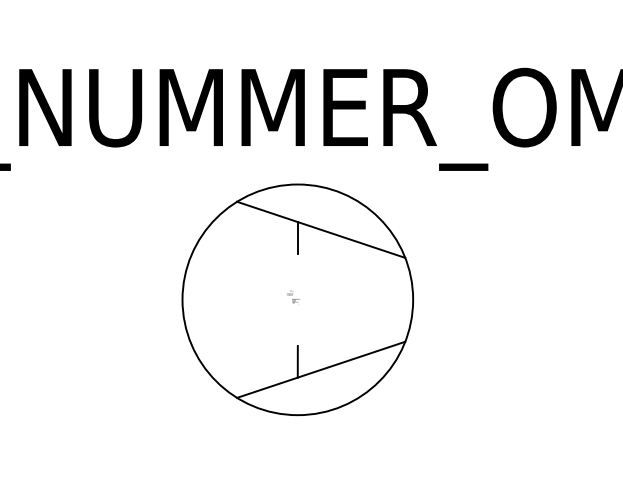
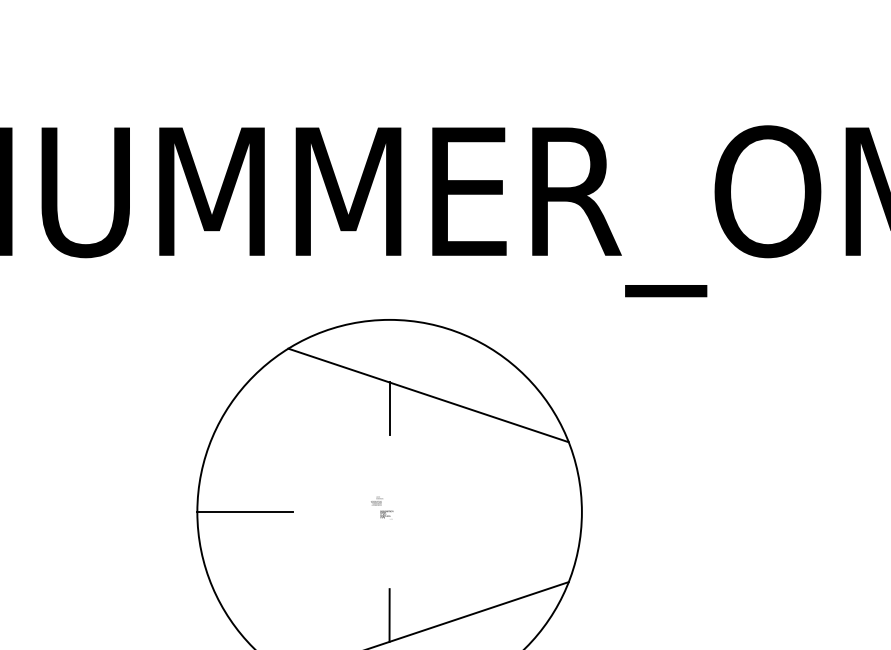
line: (211, 299) -> (245, 511), added

